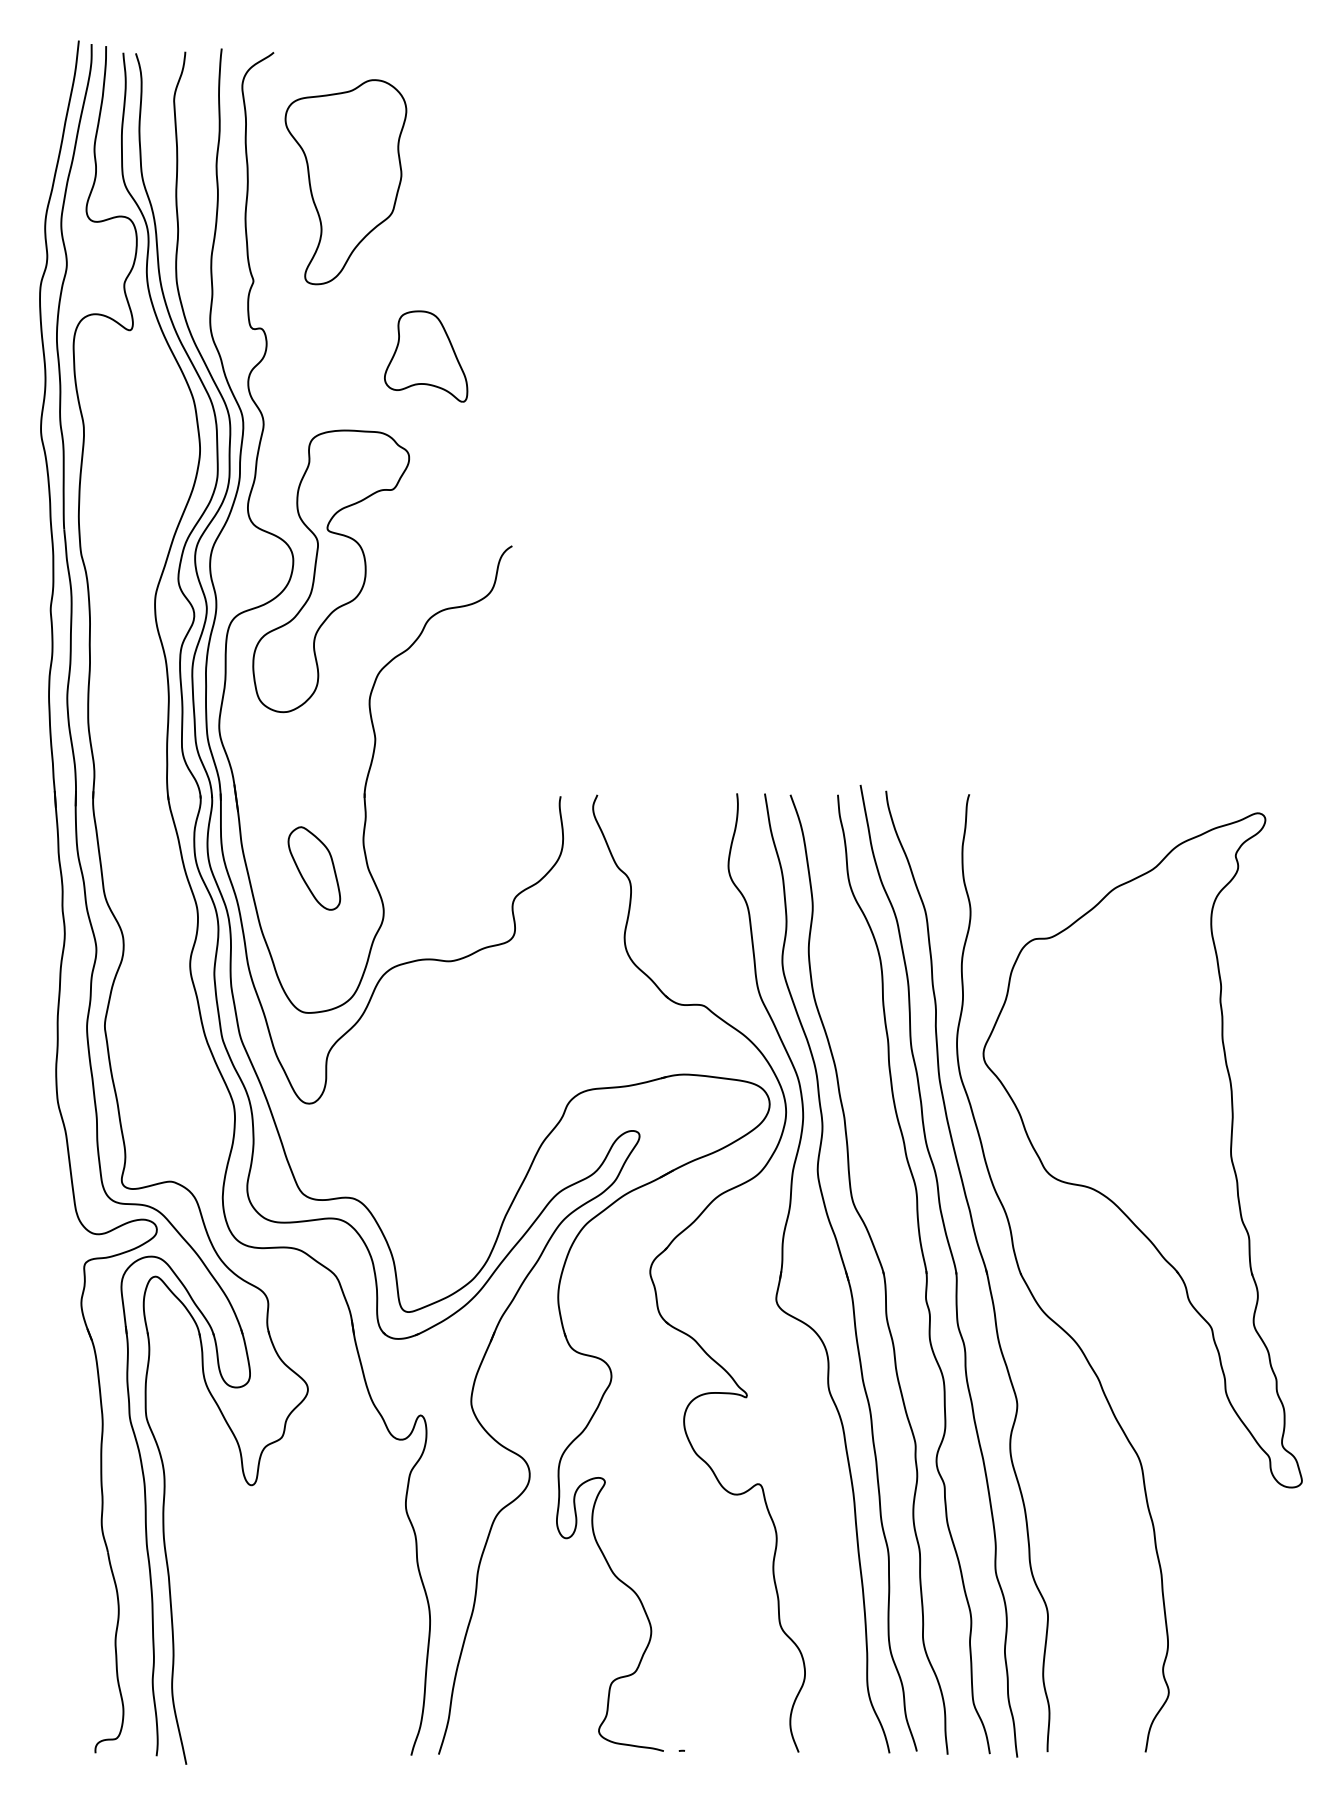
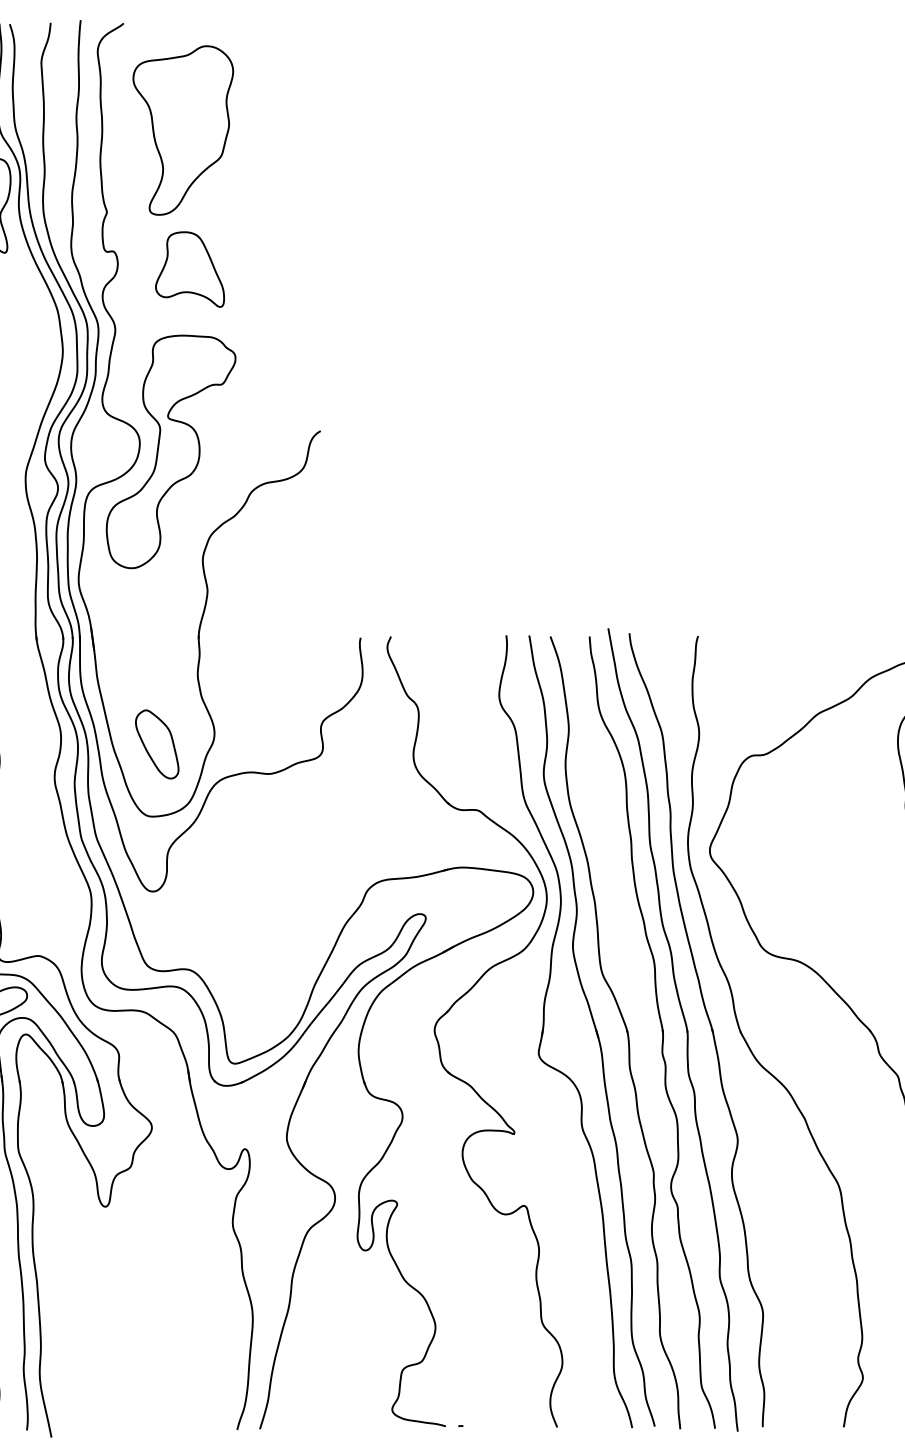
part: (426, 356) -> (190, 269), moved
part: (314, 868) -> (157, 744), moved

